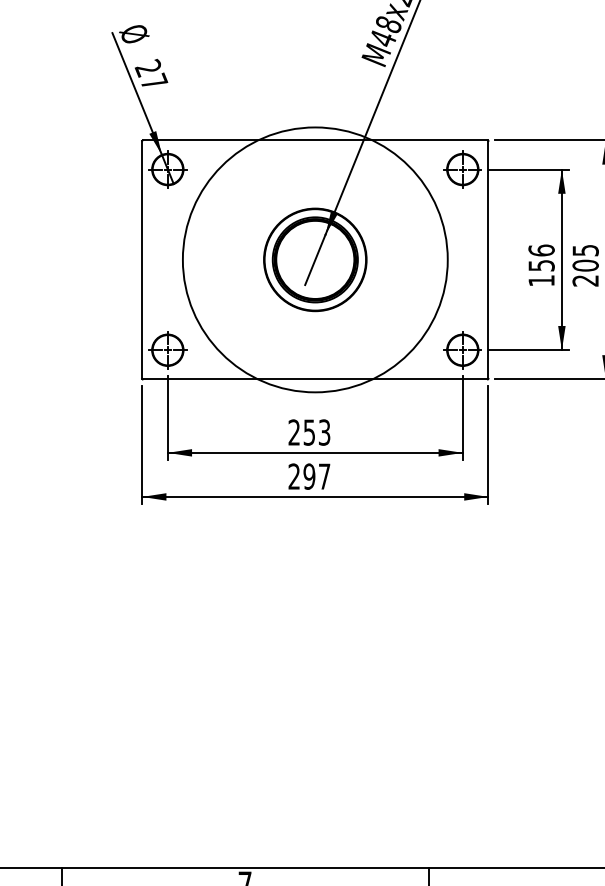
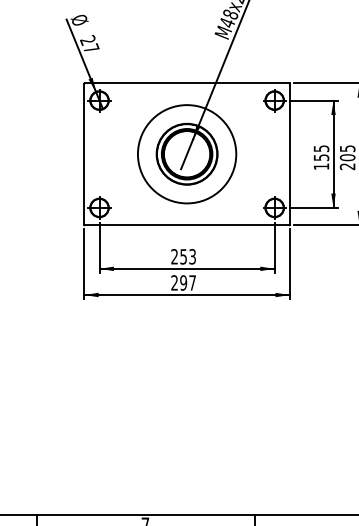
text: (541, 250) -> (321, 148), 156 -> 155
circle: (314, 260) -> (186, 154), size x0.62

